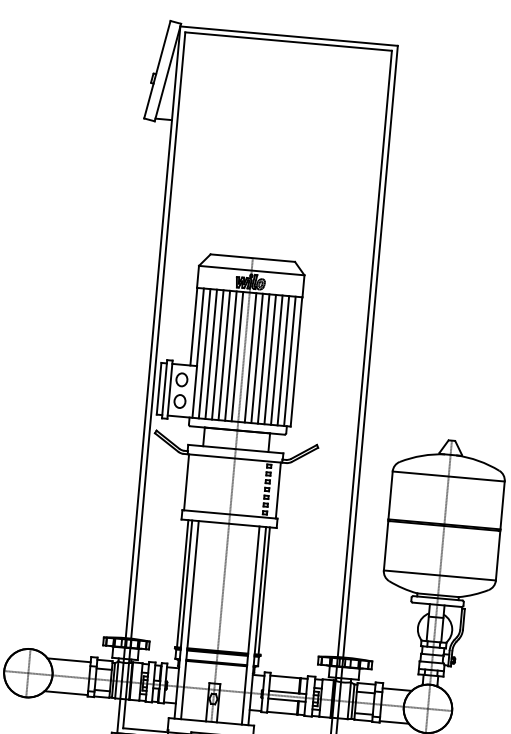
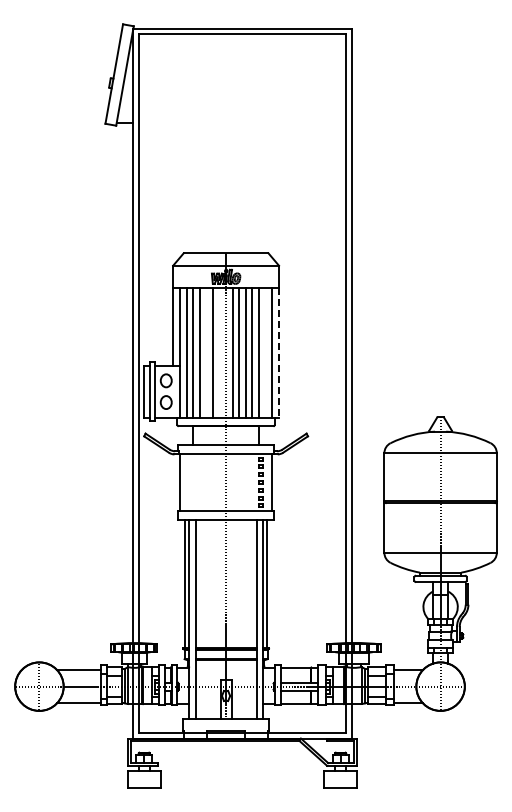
line: (224, 355) -> (206, 352), removed
line: (237, 356) -> (219, 352), removed
line: (283, 360) -> (265, 352), removed
line: (296, 361) -> (278, 352), solid -> dashed

